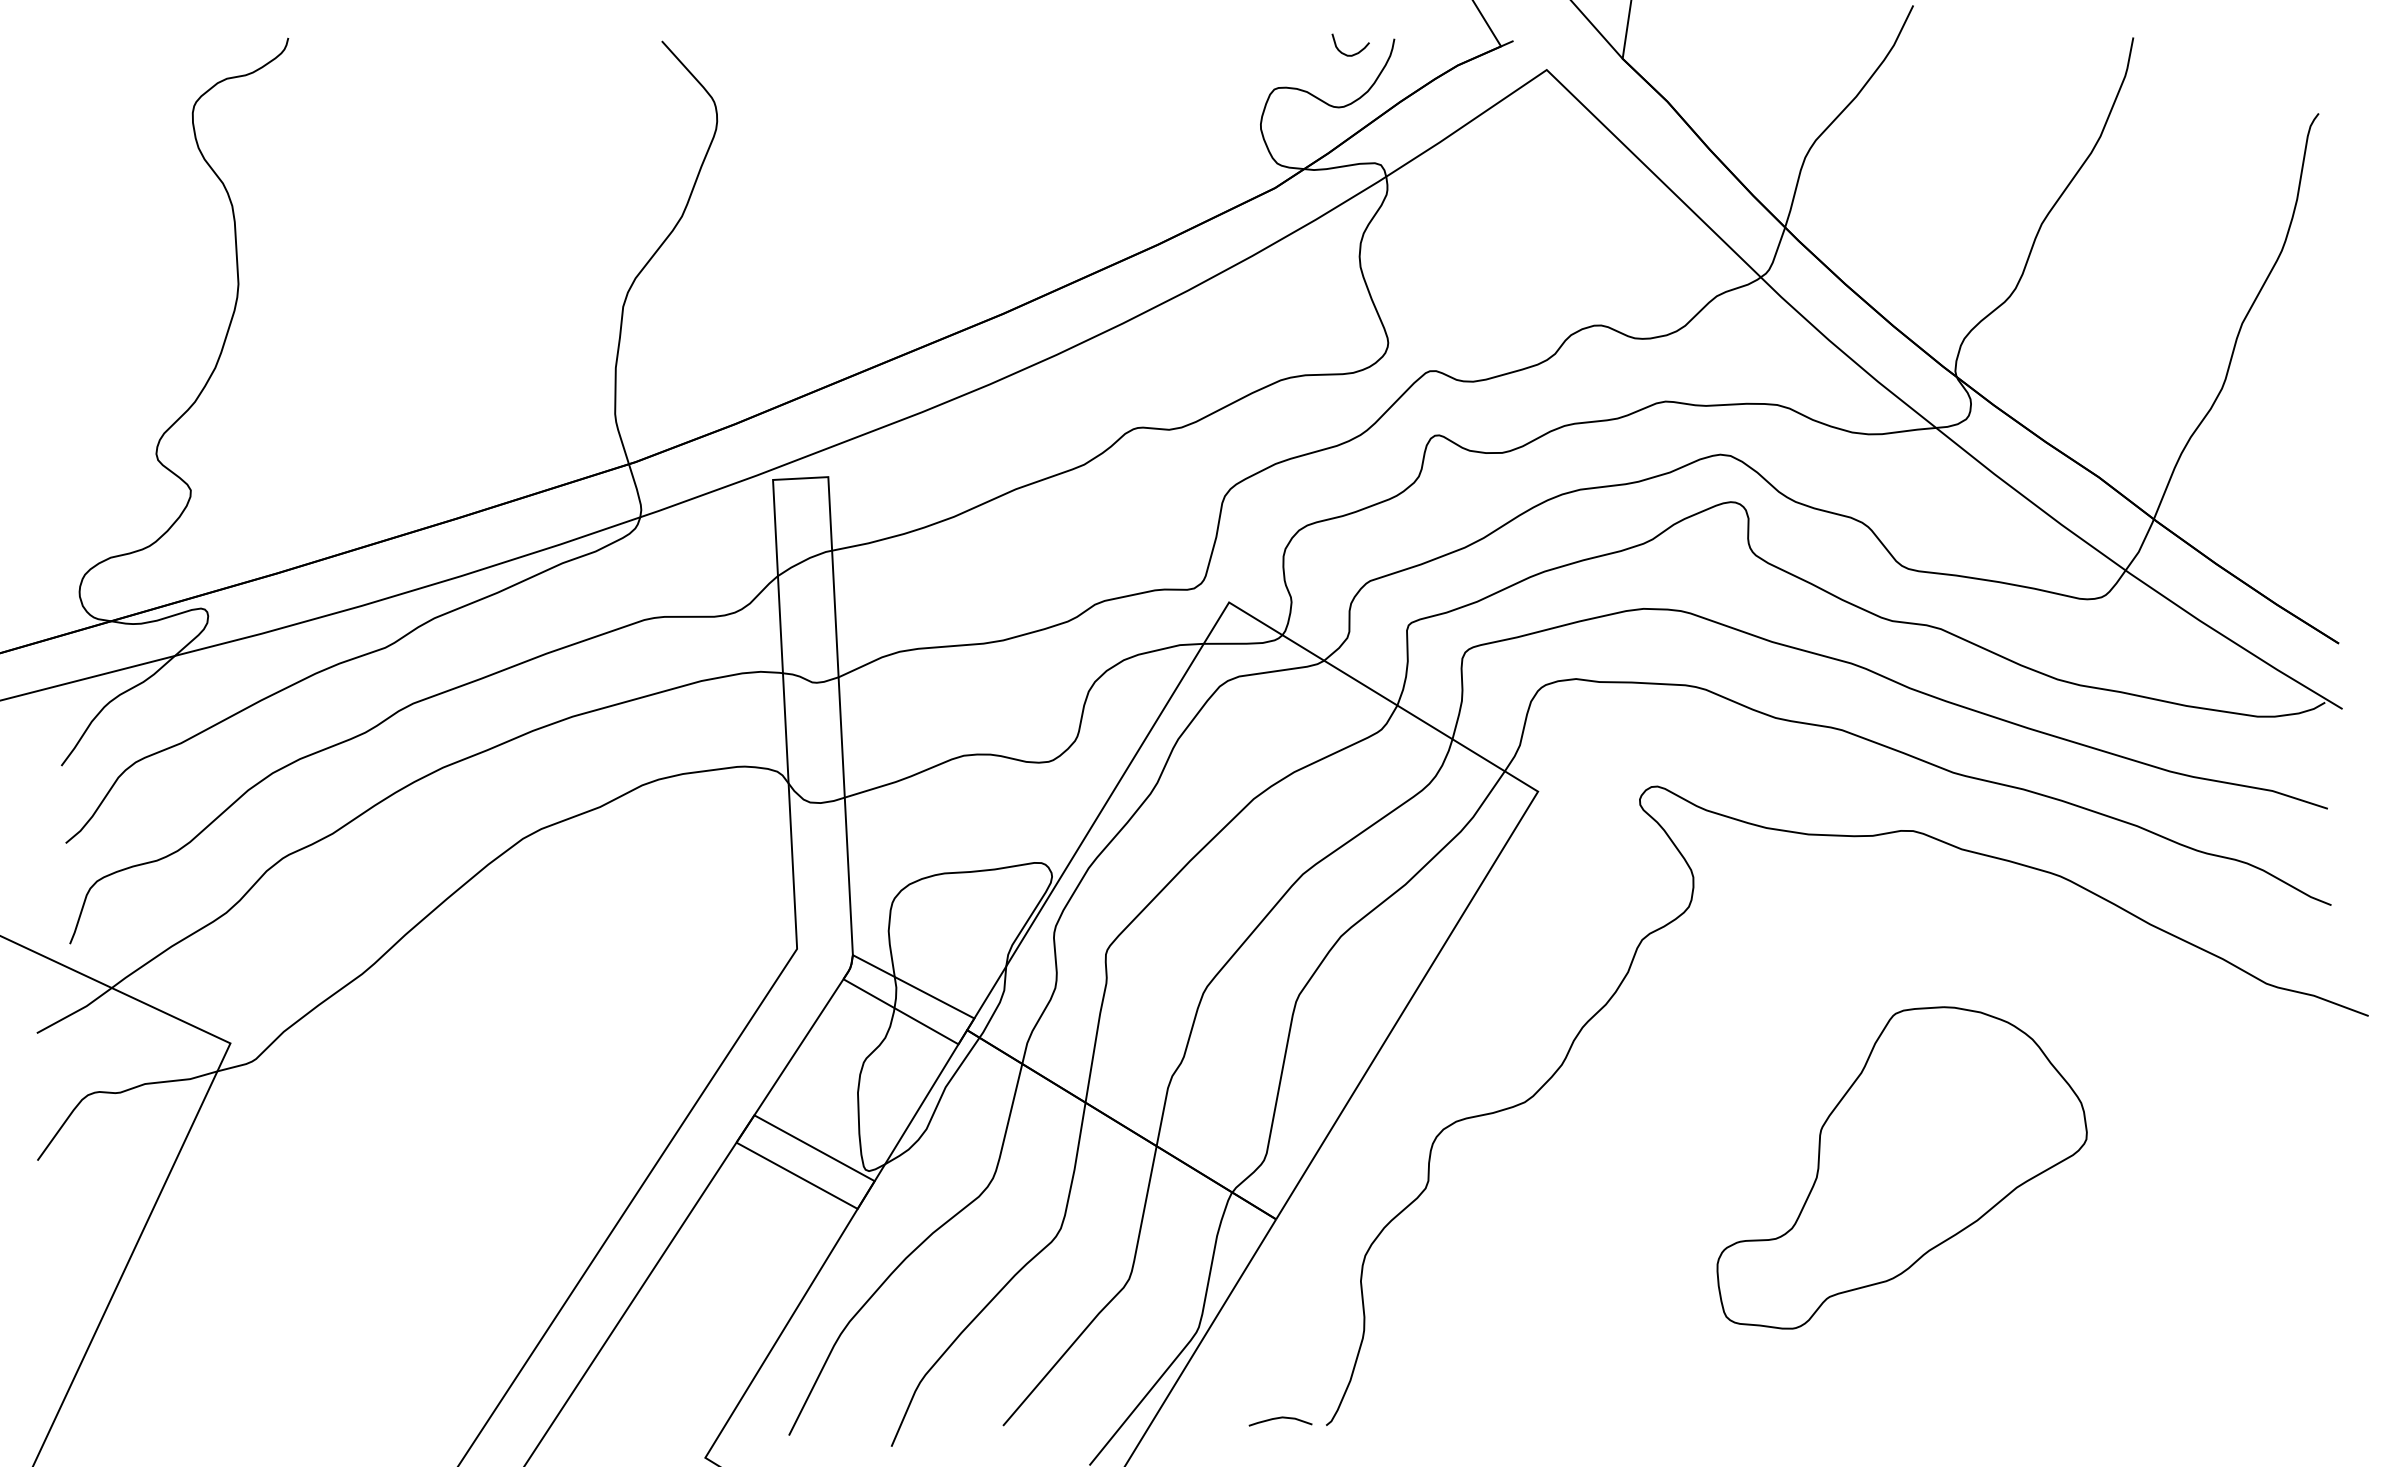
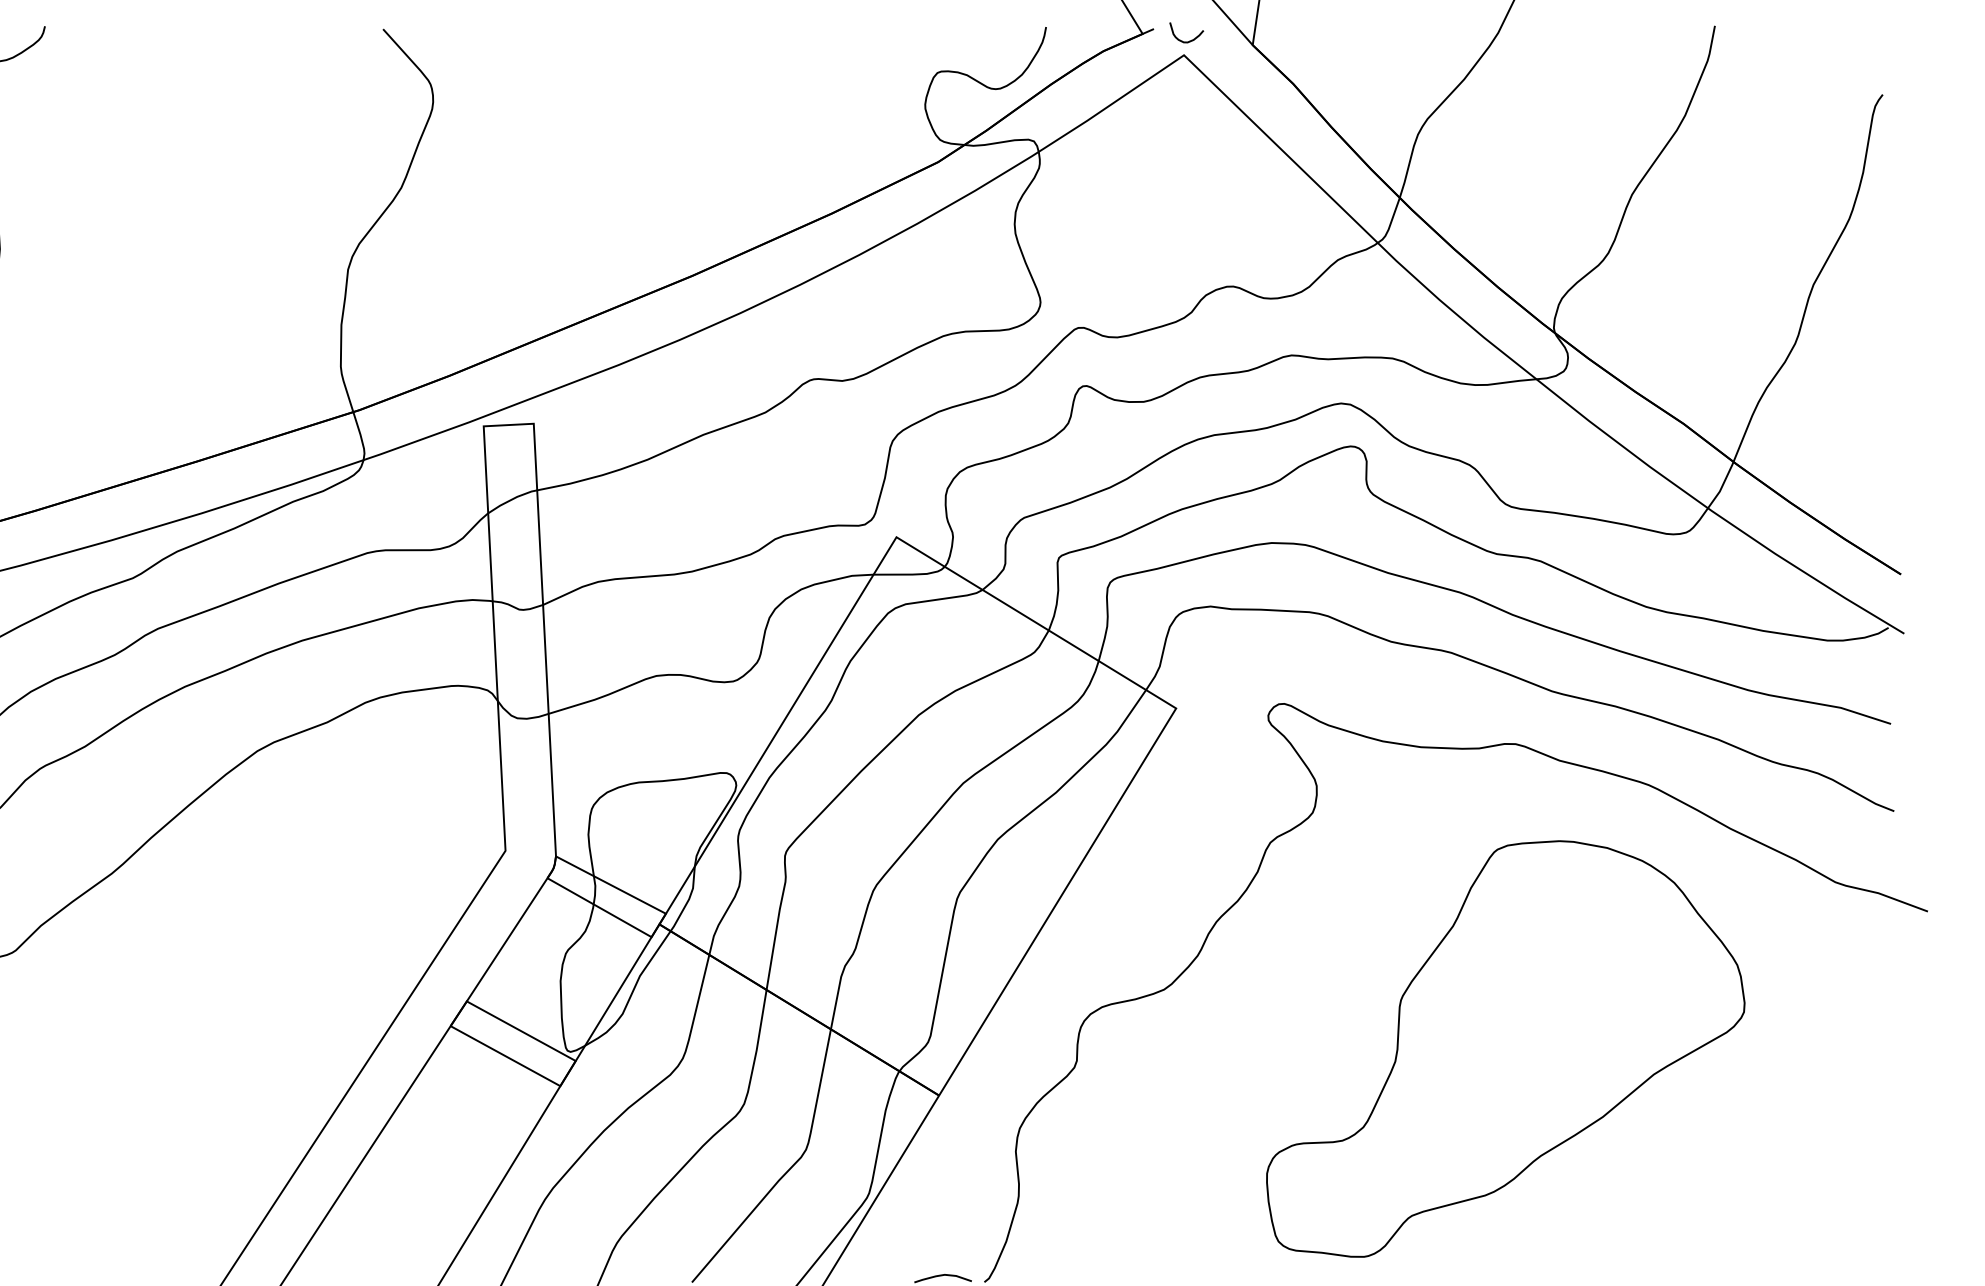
curve: (1354, 53) -> (1190, 40), moved
part: (1901, 1167) -> (1505, 1048), size x1.43

